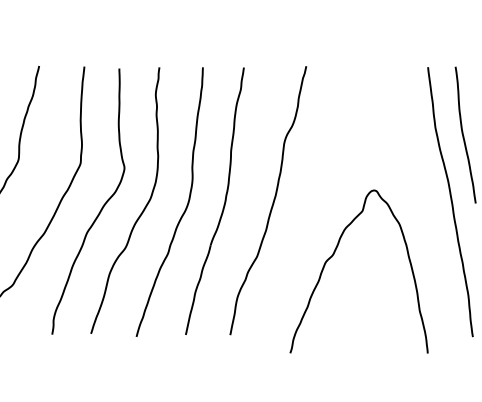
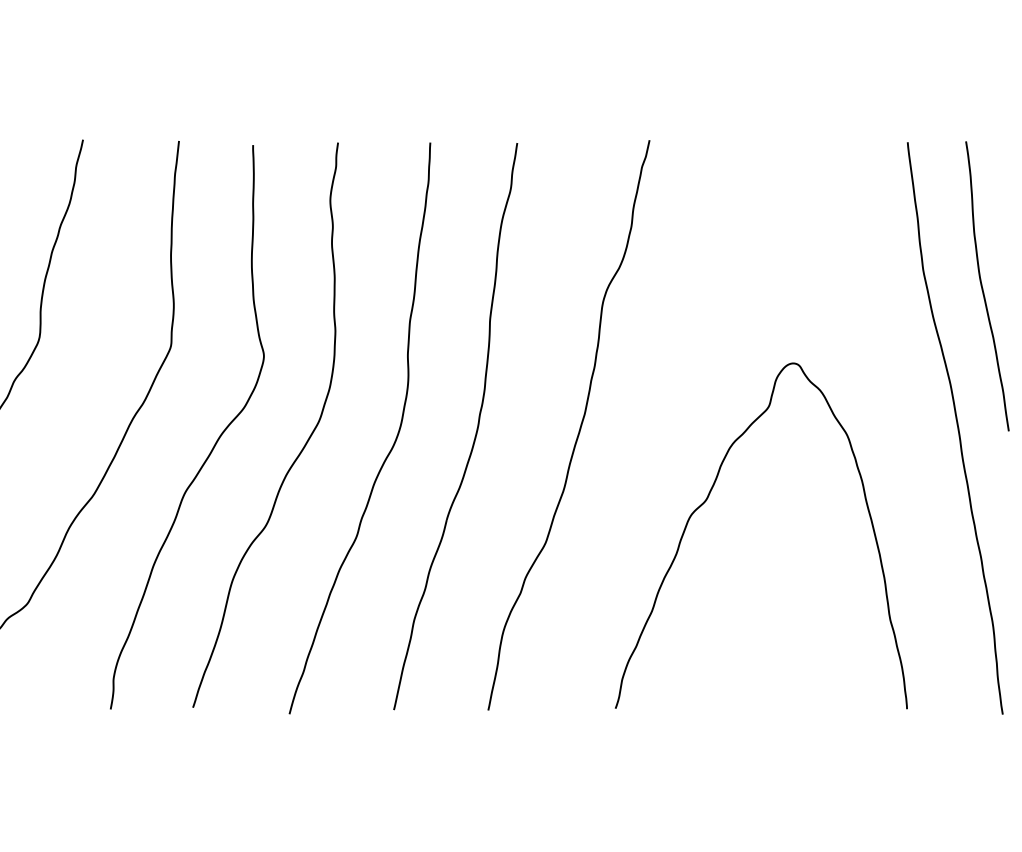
curve: (334, 254) -> (709, 499), moved

